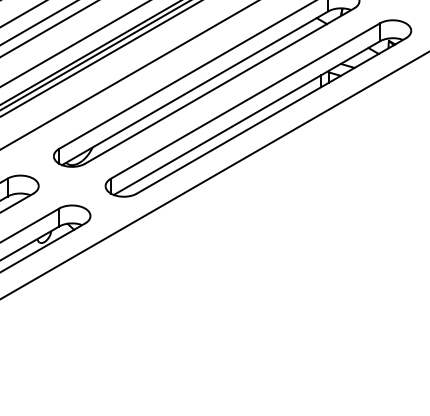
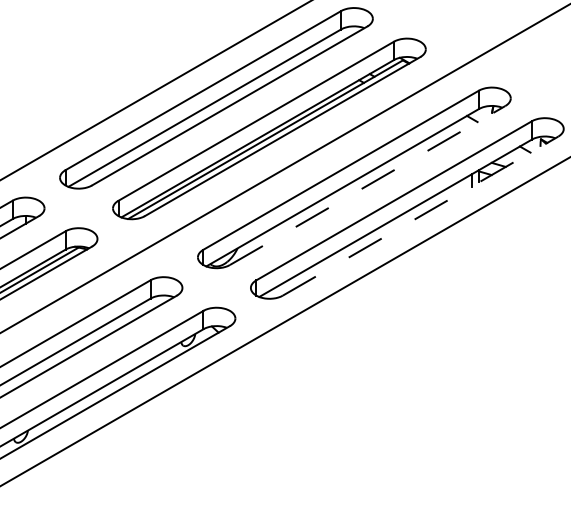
line: (220, 86) -> (368, 185), solid -> dashed
line: (272, 115) -> (421, 215), solid -> dashed

